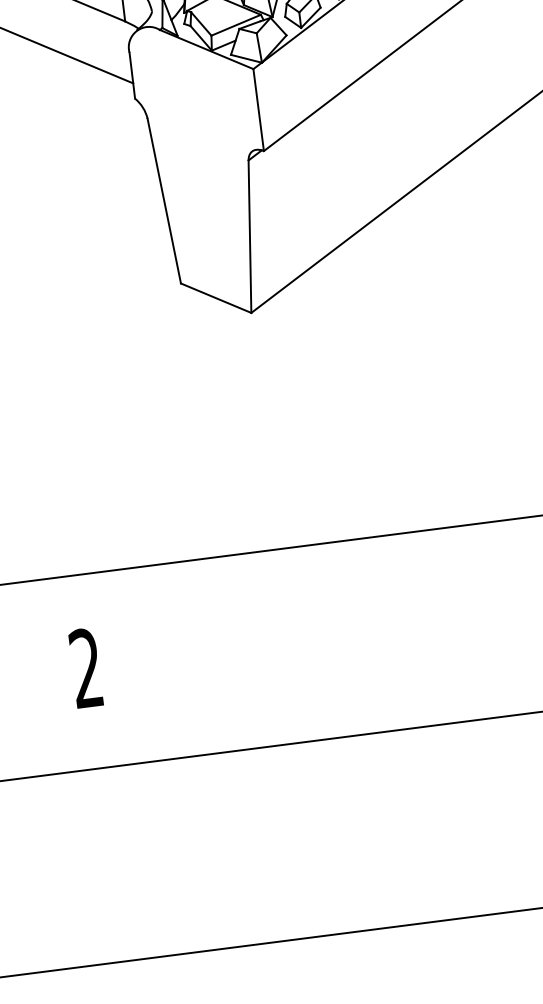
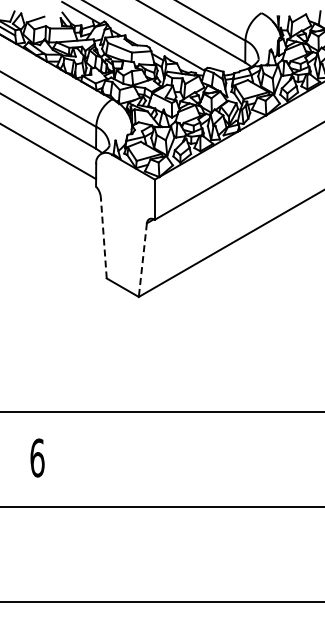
line: (163, 200) -> (103, 237), solid -> dashed
line: (249, 237) -> (142, 260), solid -> dashed
text: (86, 667) -> (37, 457), 2 -> 6

